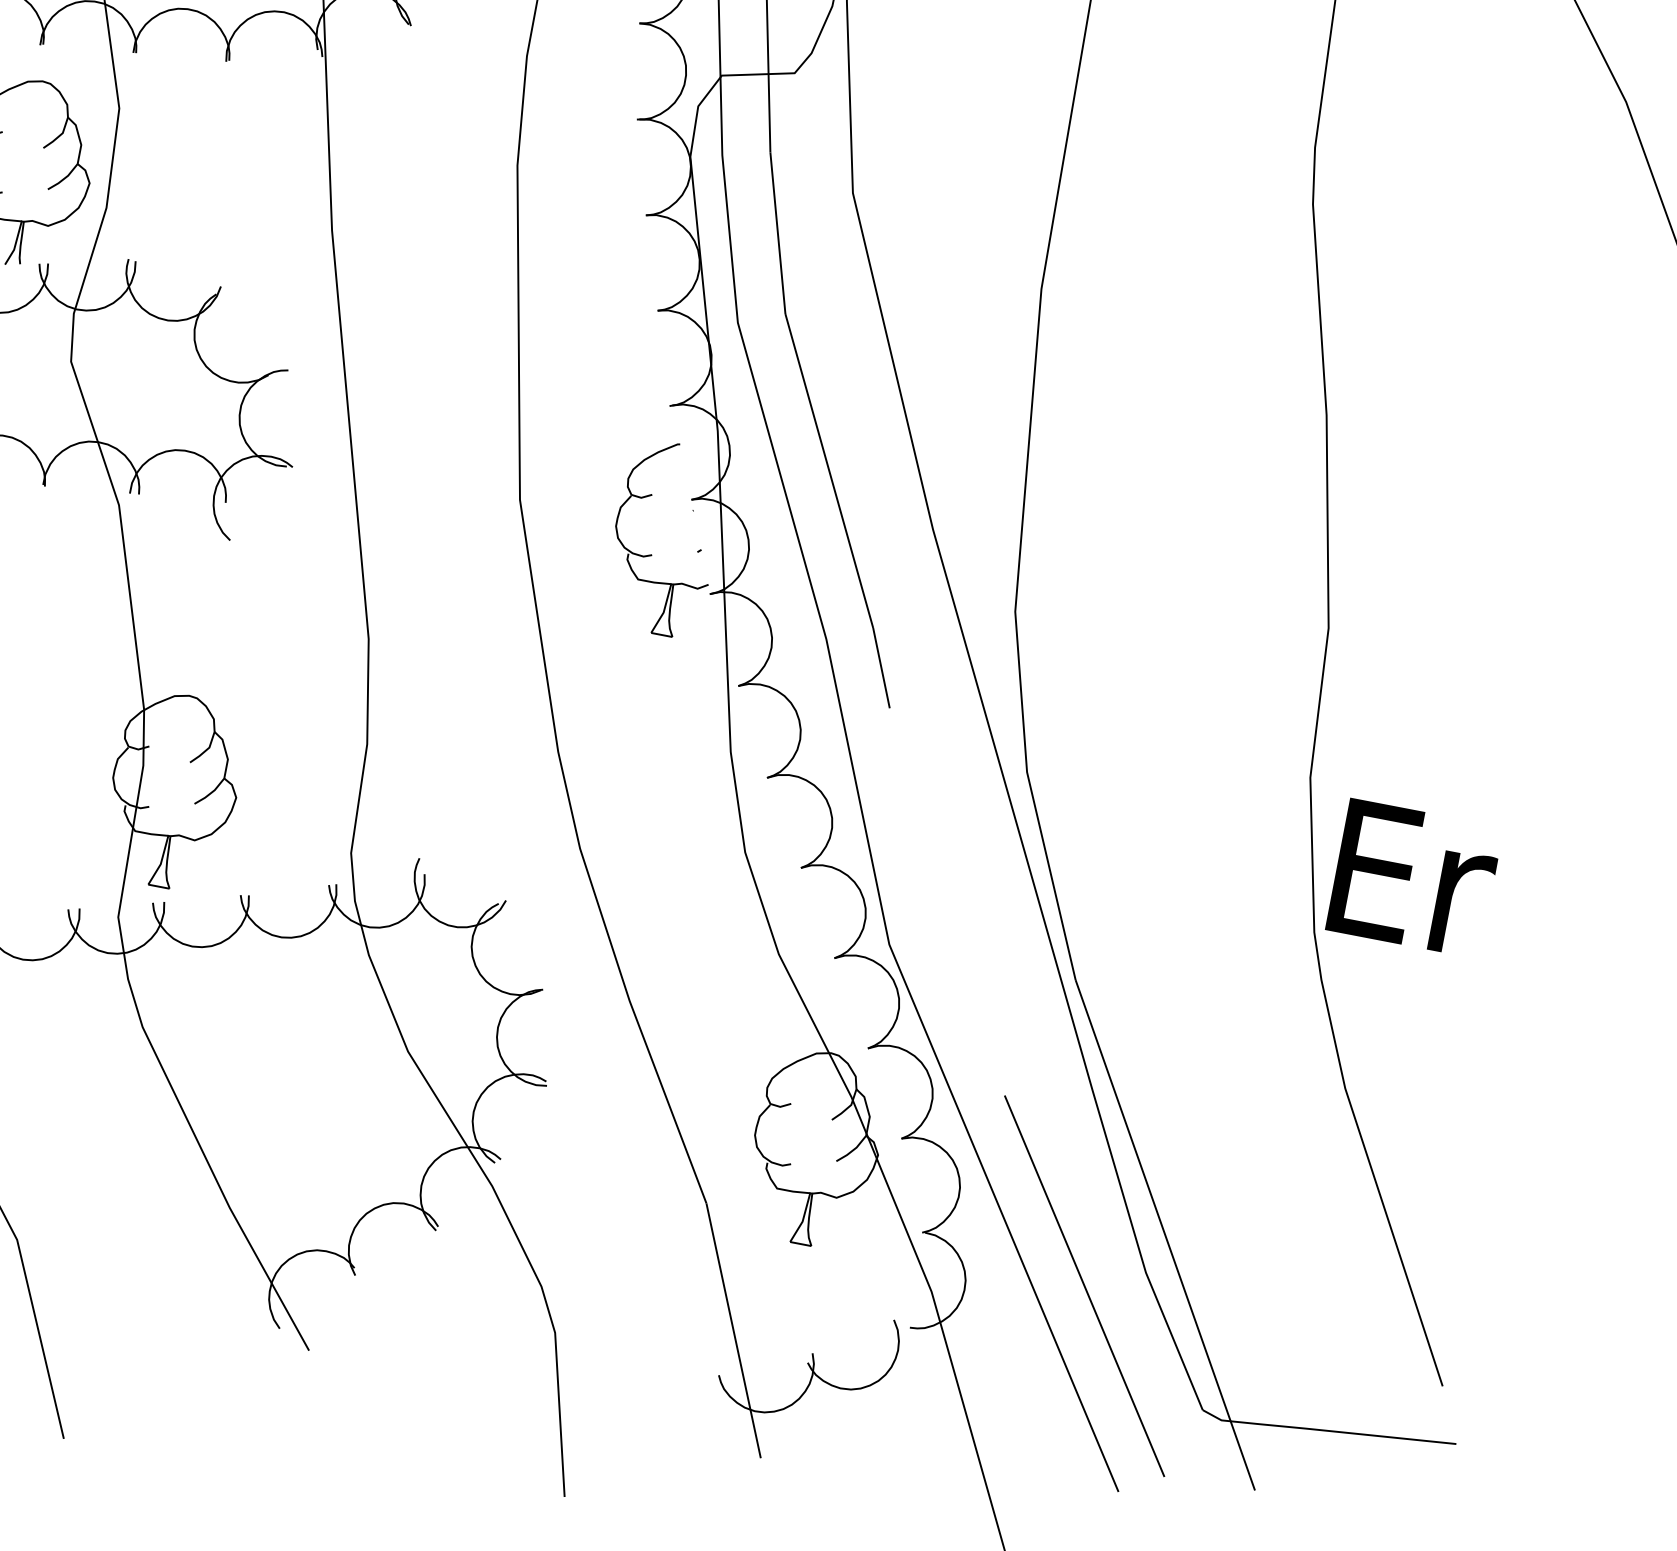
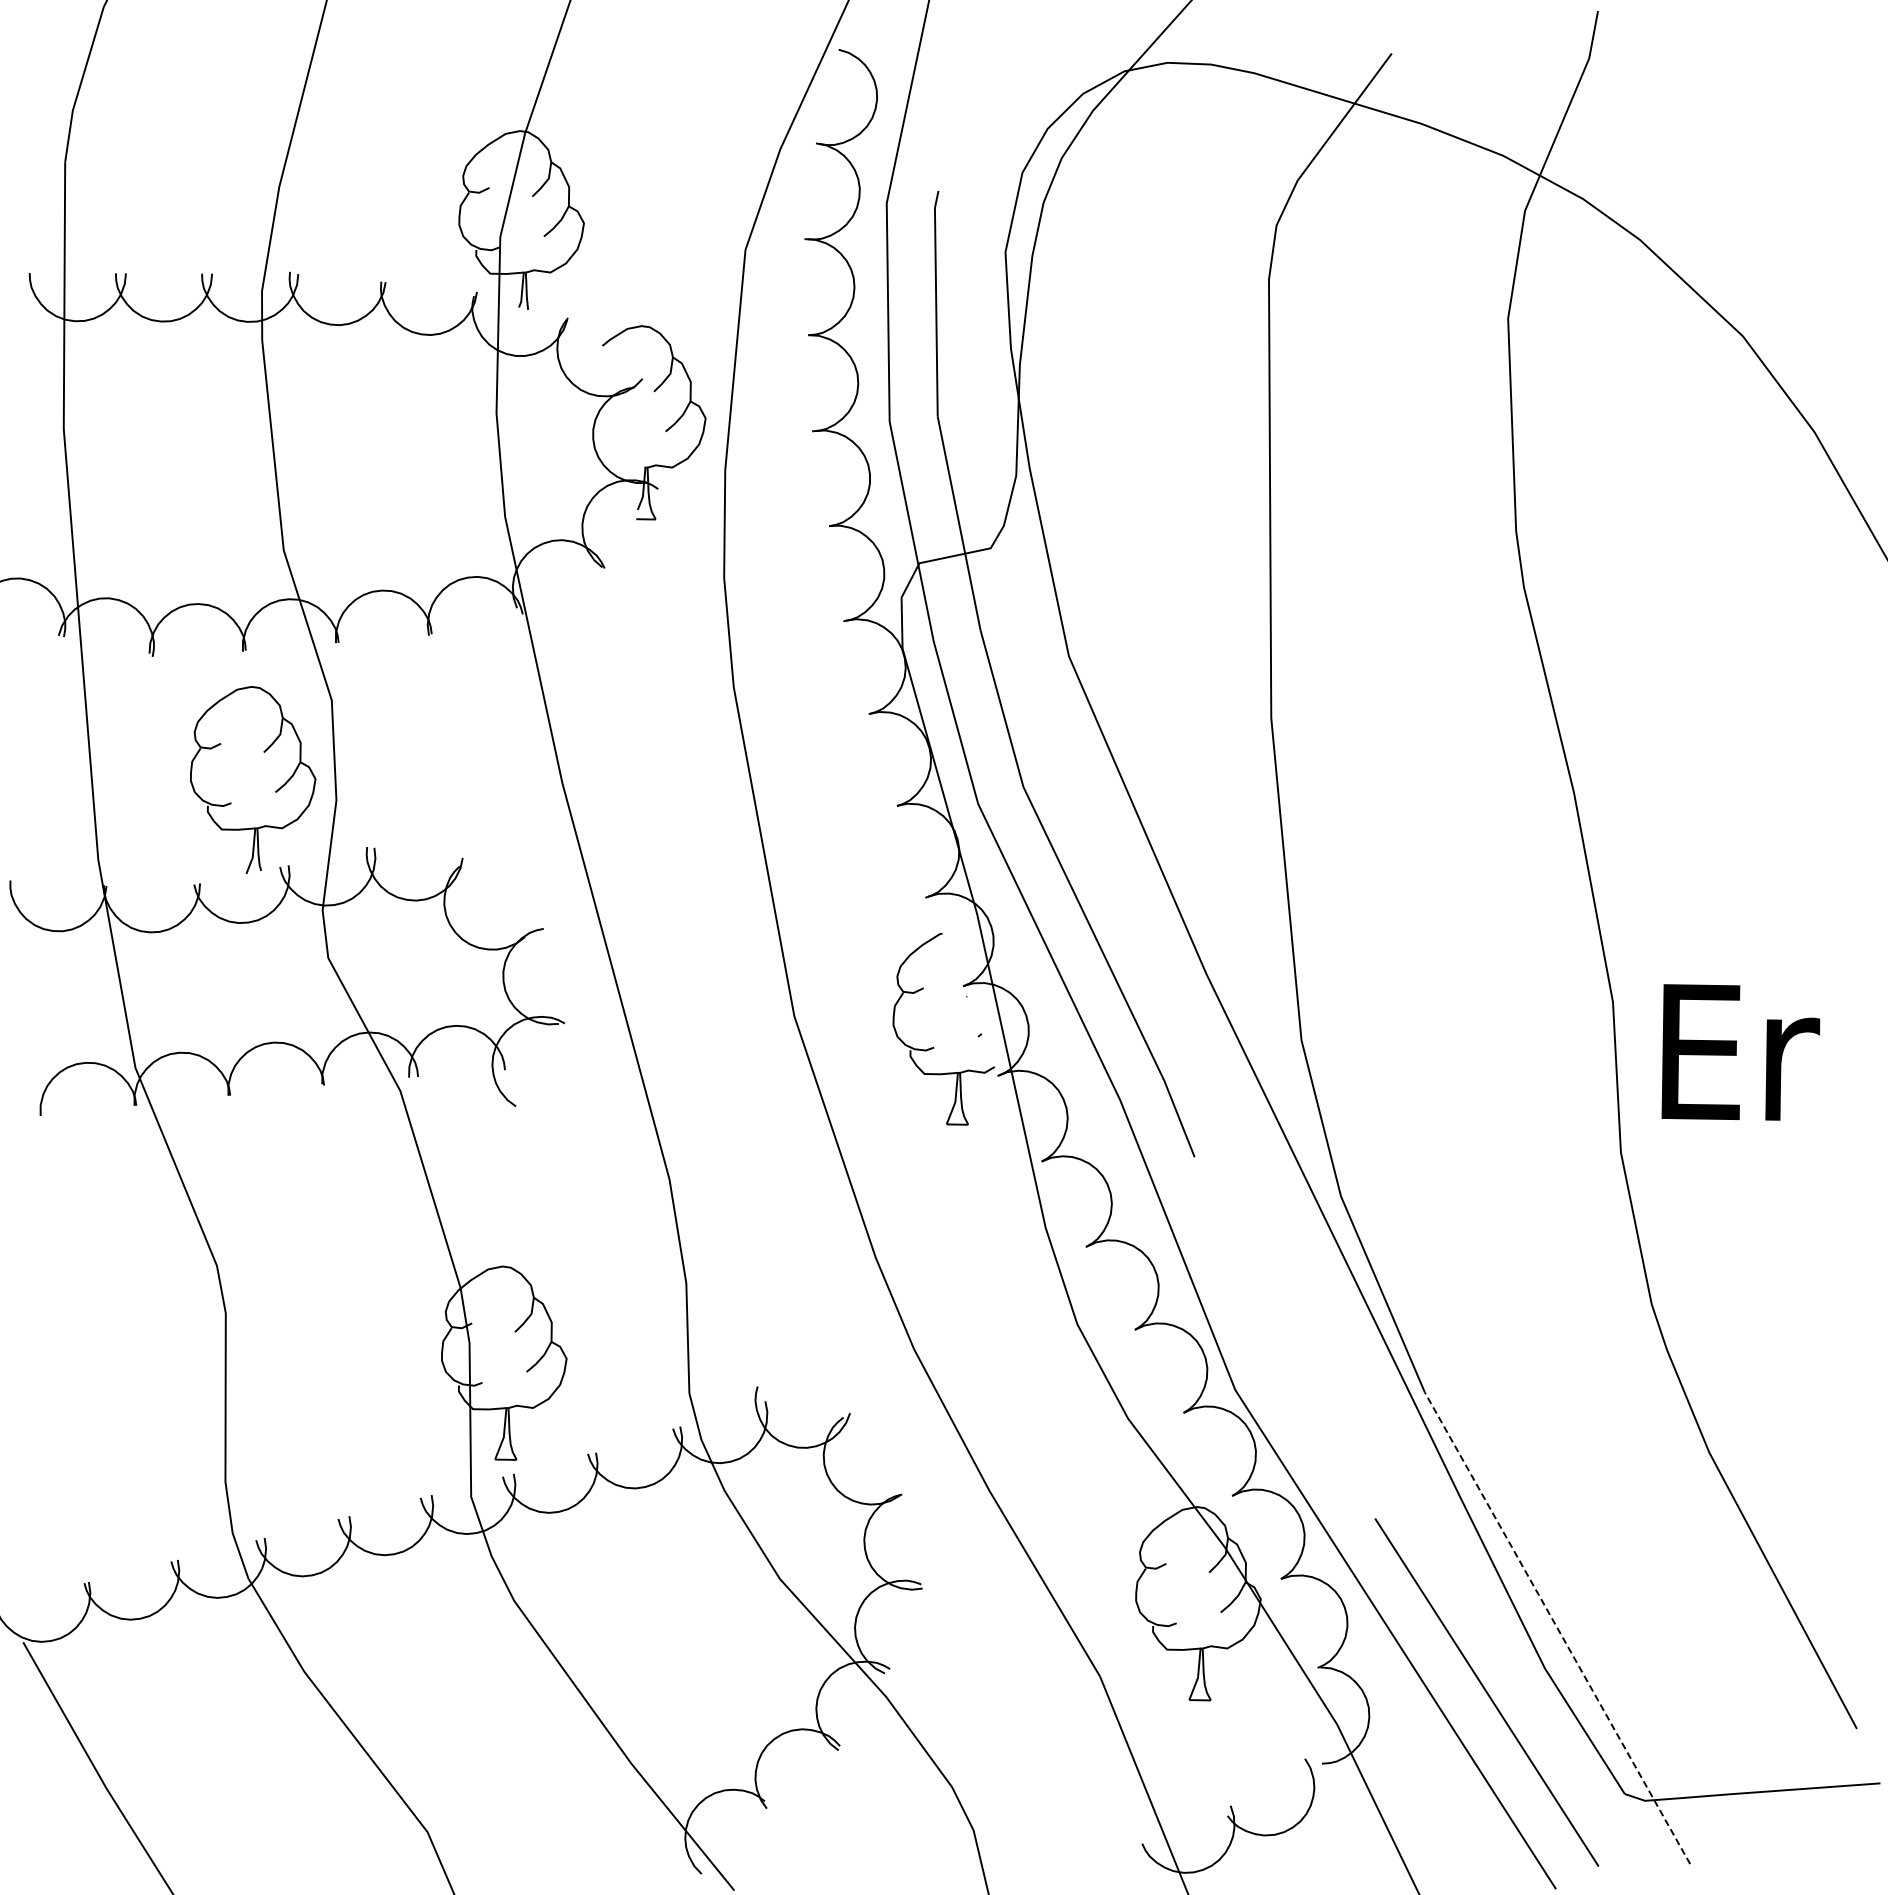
text: (1414, 878) -> (1740, 1052), moved
line: (1165, 1234) -> (1557, 1627), solid -> dashed

